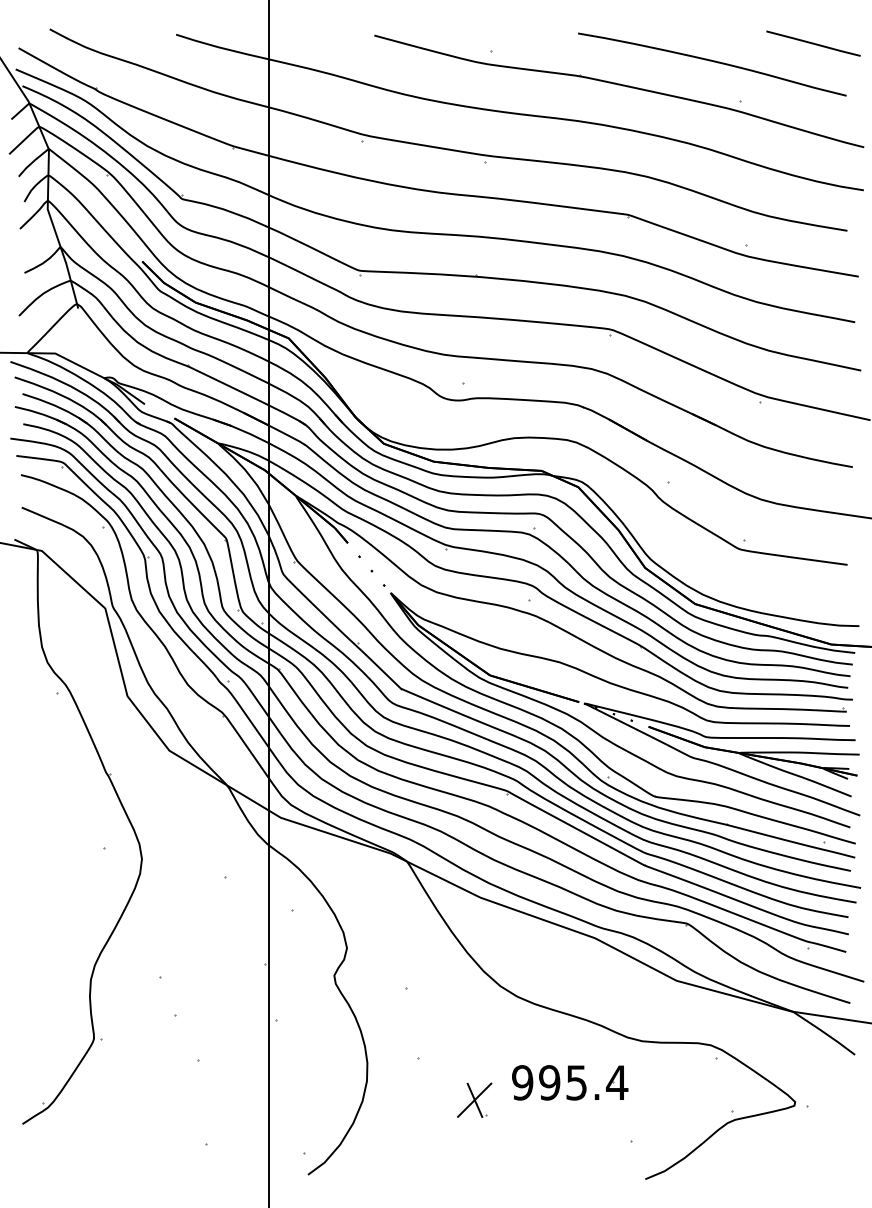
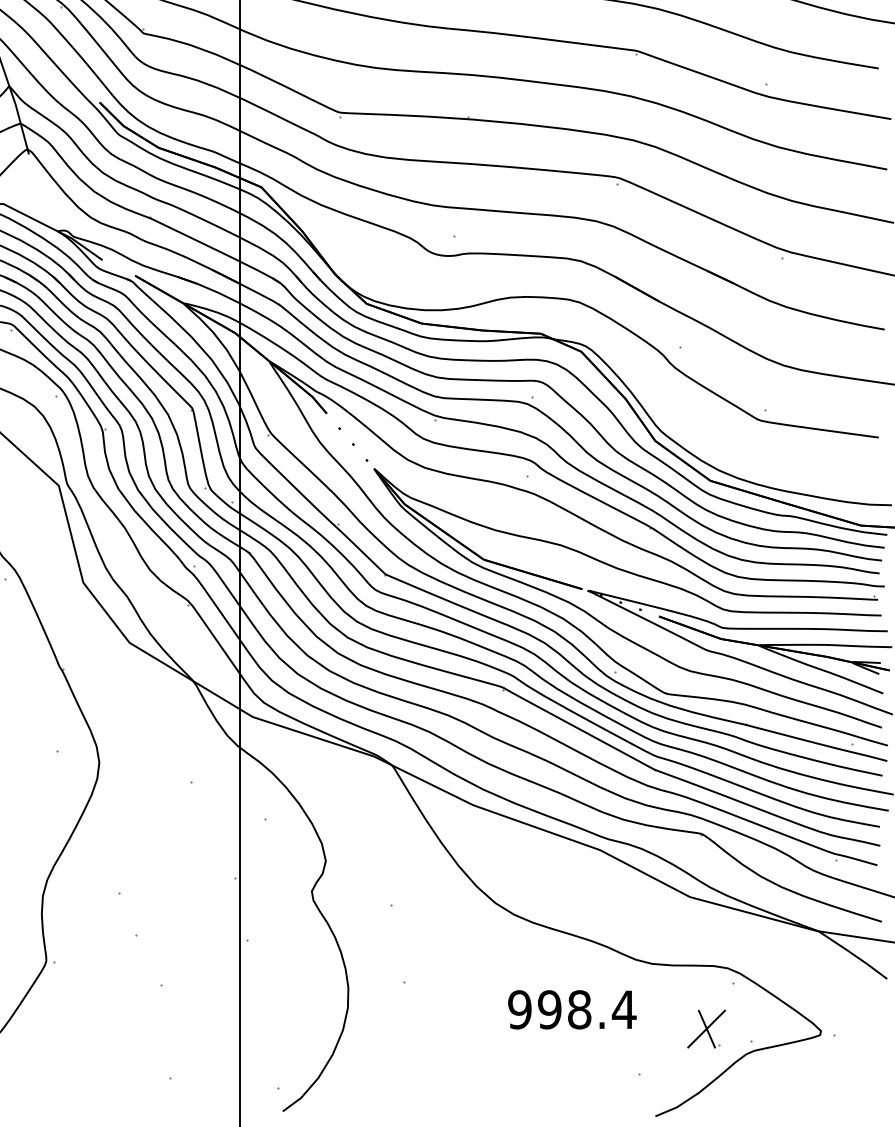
text: (576, 1082) -> (579, 1009), 995.4 -> 998.4
part: (474, 1099) -> (706, 1028), moved

